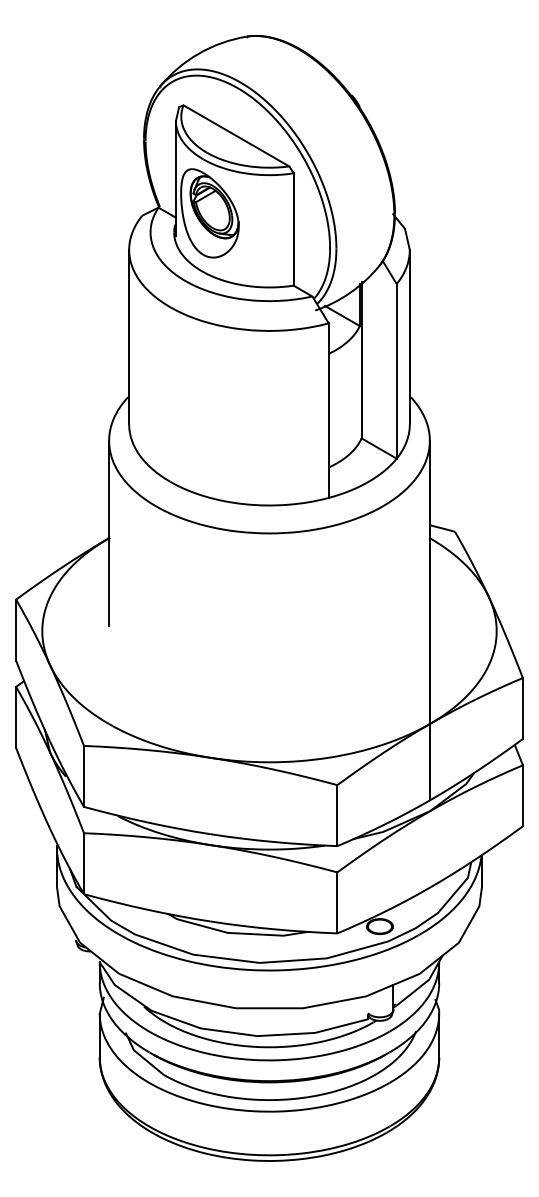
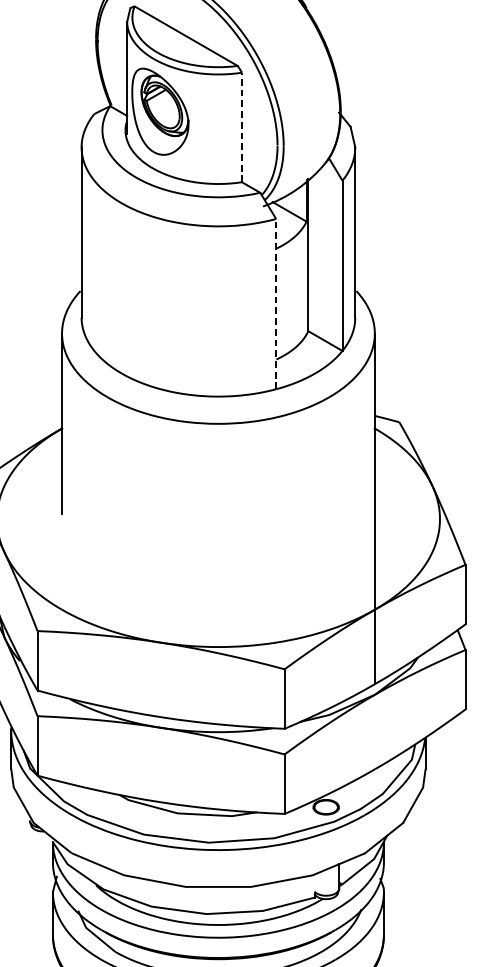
line: (293, 229) -> (241, 127), solid -> dashed
line: (328, 410) -> (275, 303), solid -> dashed

